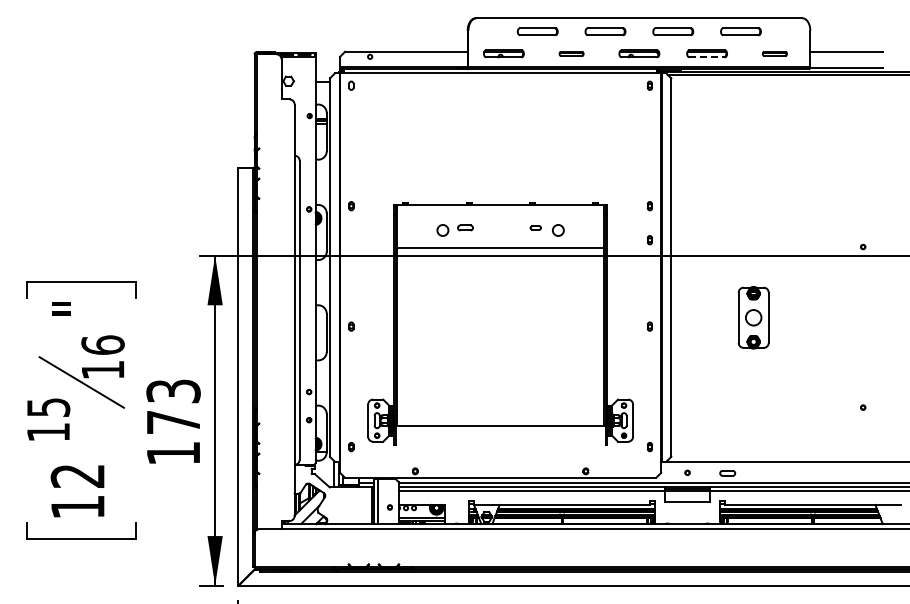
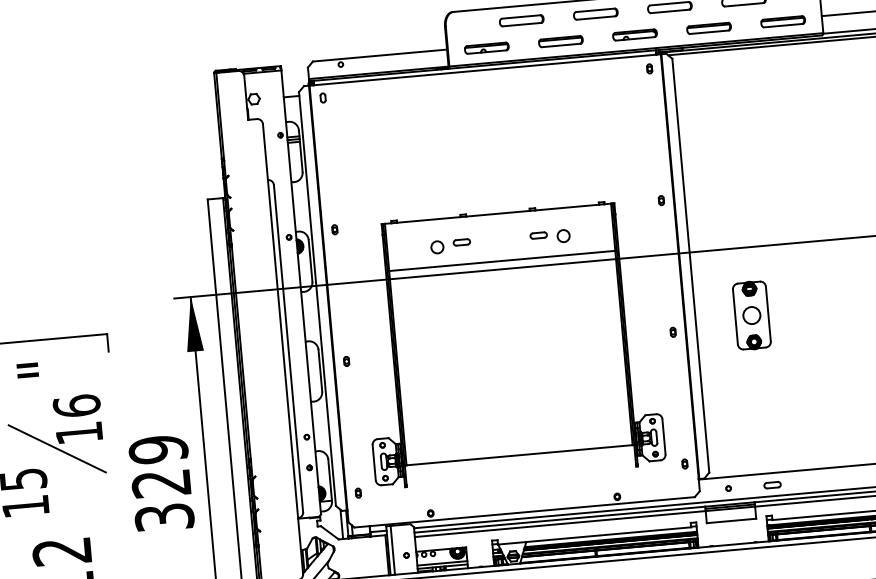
part: (571, 53) -> (560, 41), size x1.67
part: (774, 53) -> (782, 21), size x1.67
line: (707, 57) -> (709, 32), dashed -> solid
part: (535, 227) -> (538, 235), size x1.43
part: (649, 240) -> (664, 238), removed
part: (753, 317) -> (751, 315), moved
text: (173, 422) -> (161, 483), 173 -> 329

